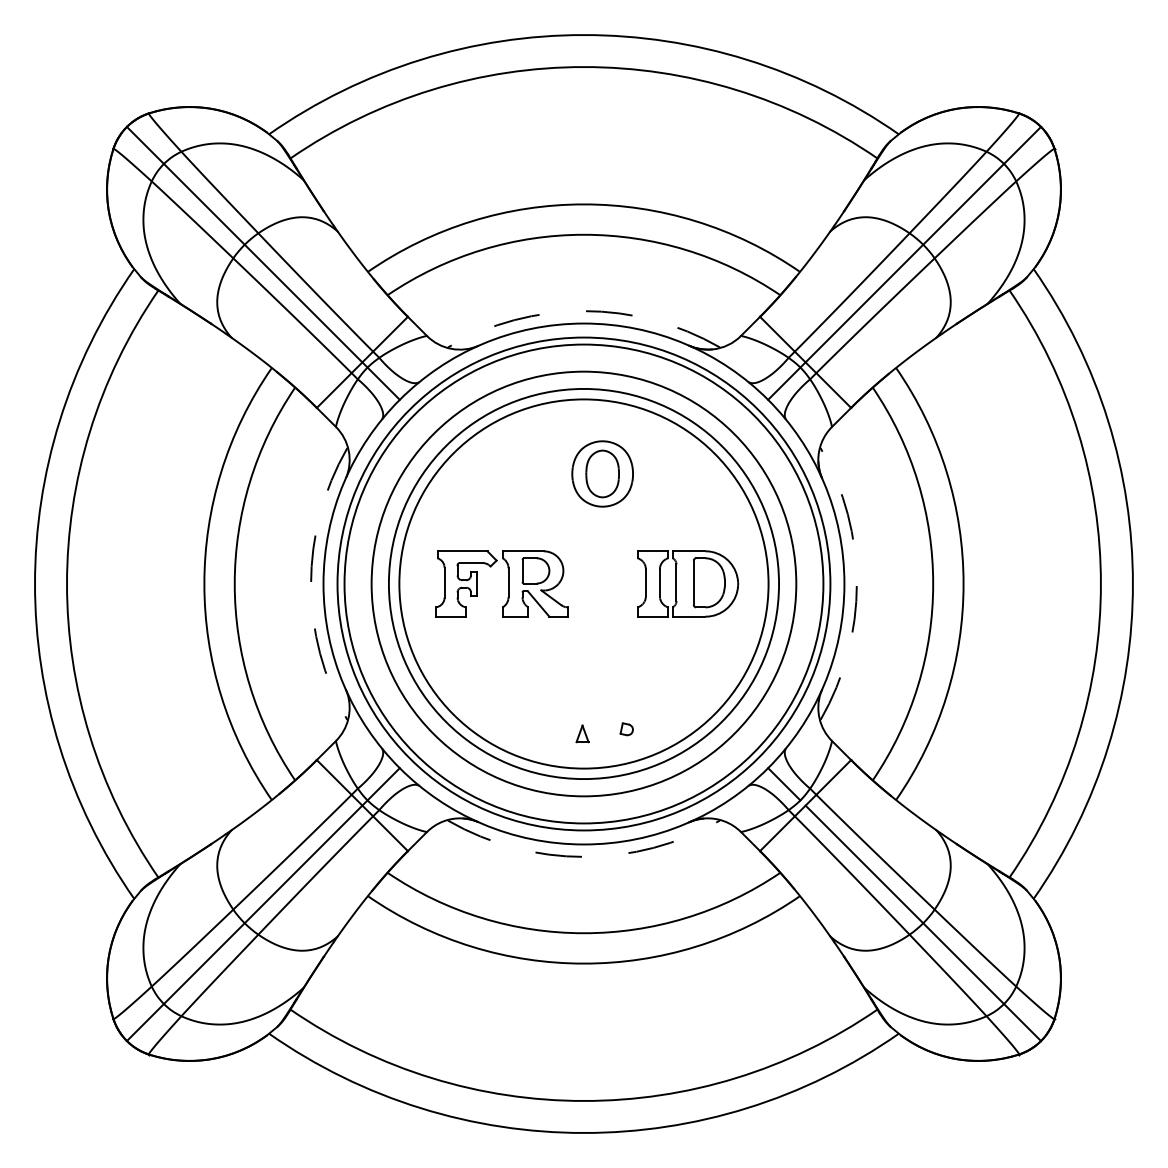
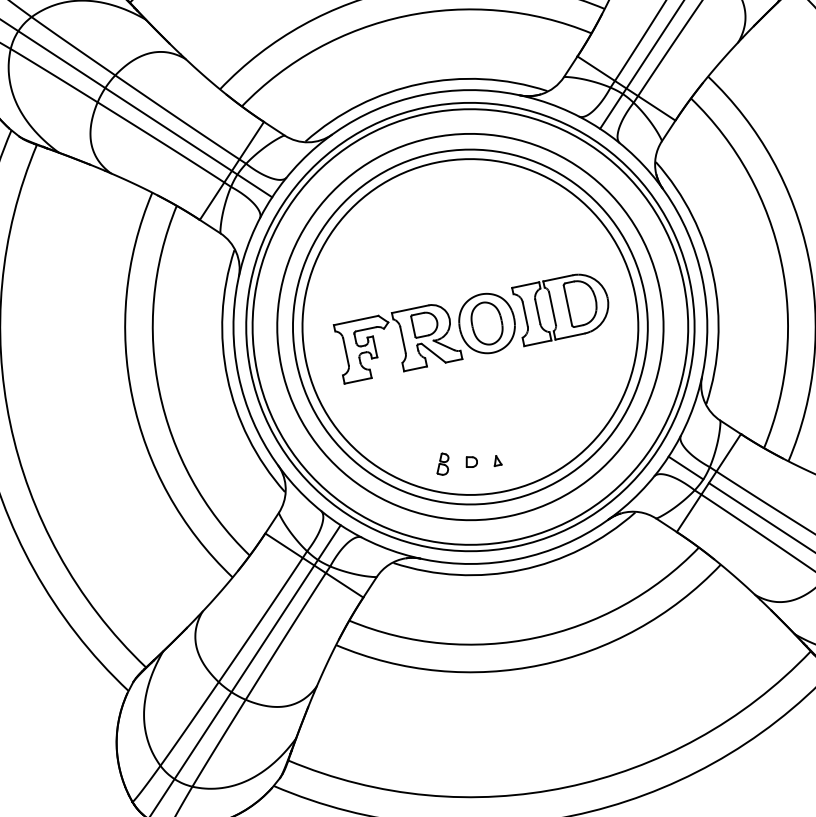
arc: (584, 311) -> (420, 84), dashed -> solid
part: (602, 473) -> (486, 323), moved
arc: (311, 584) -> (227, 378), dashed -> solid
arc: (856, 584) -> (713, 276), dashed -> solid
part: (522, 724) -> (441, 463), added
part: (626, 729) -> (471, 462), moved
part: (582, 733) -> (496, 460), size x0.62
arc: (583, 856) -> (520, 569), dashed -> solid

